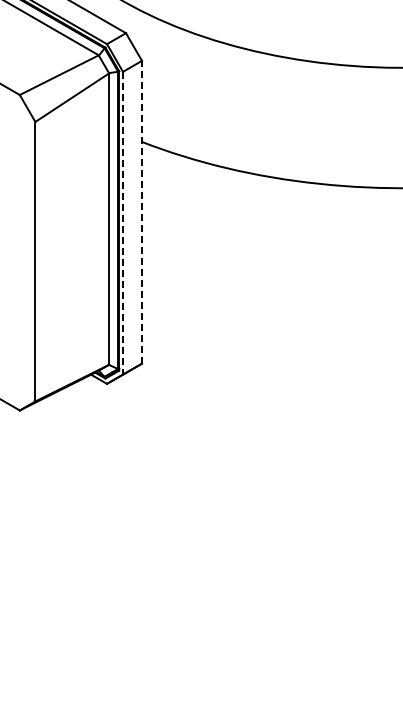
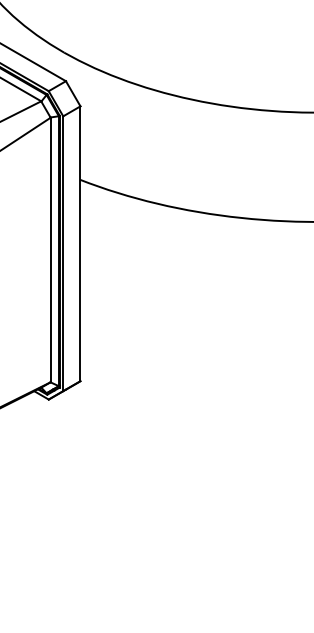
line: (141, 211) -> (80, 243), dashed -> solid
line: (123, 223) -> (63, 253), dashed -> solid

